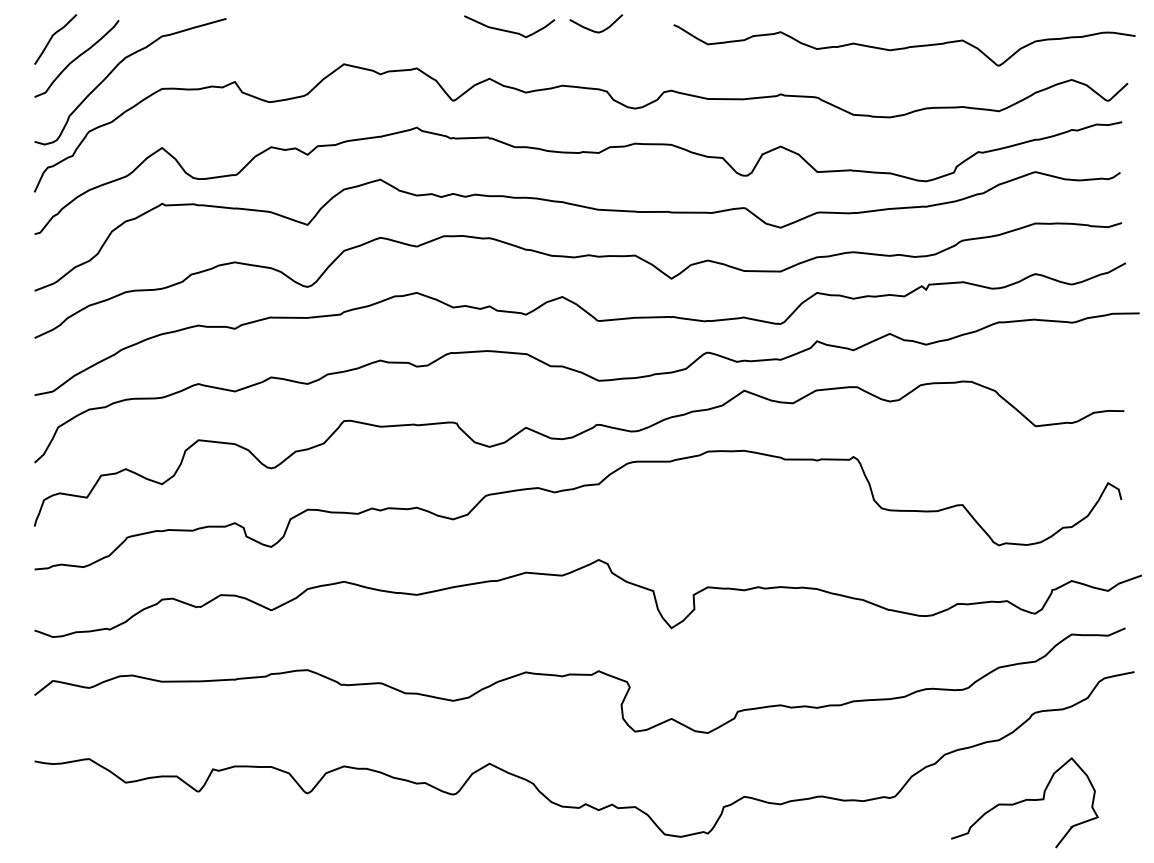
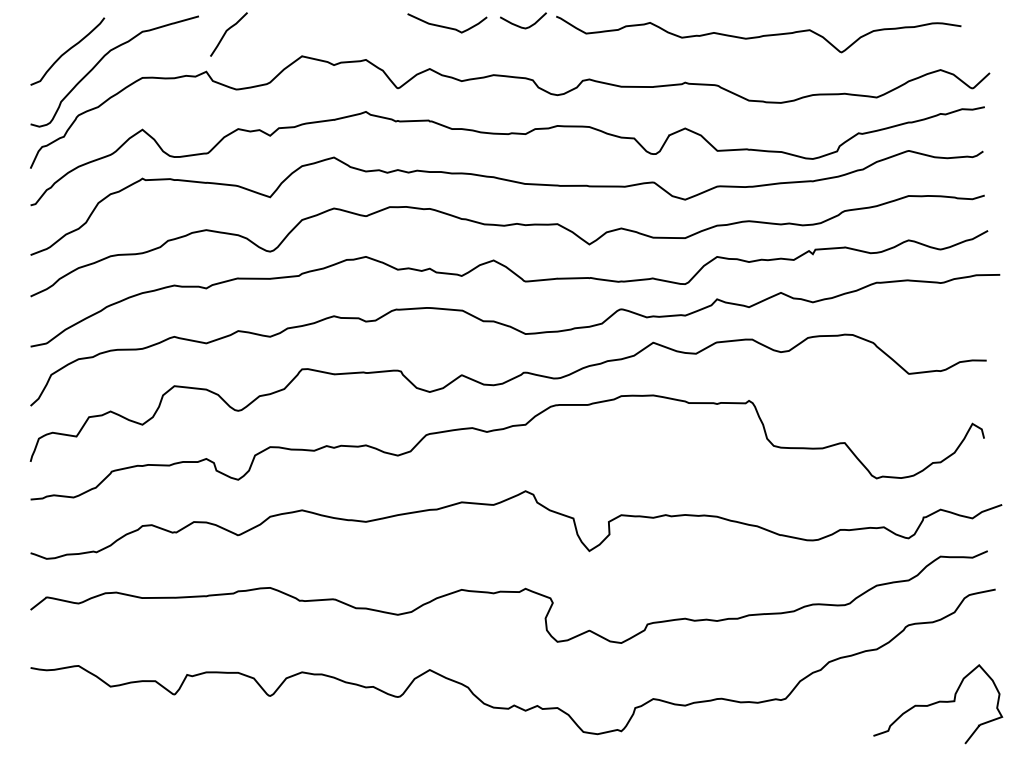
curve: (52, 38) -> (226, 33), moved
curve: (904, 47) -> (758, 36), moved
curve: (1024, 801) -> (937, 703), moved

